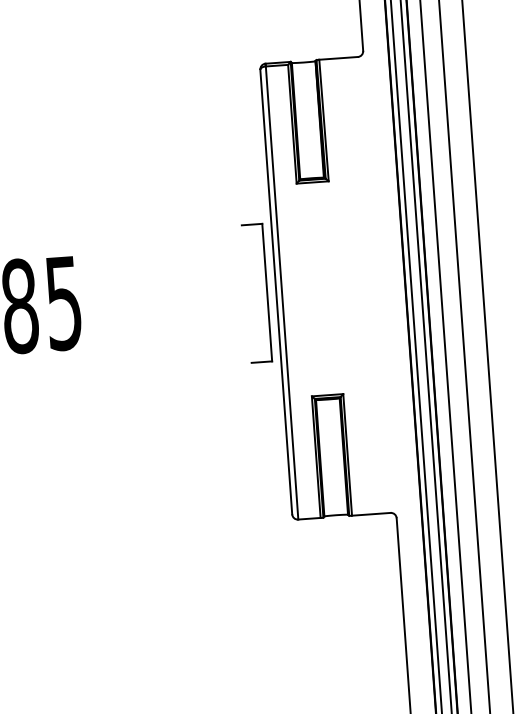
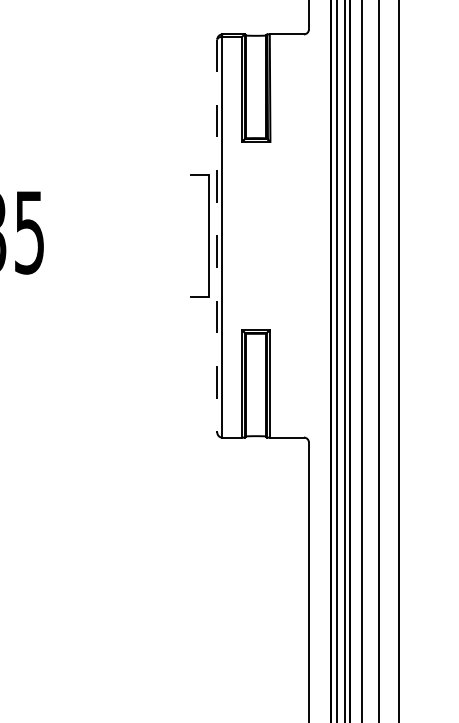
line: (276, 292) -> (217, 236), solid -> dashed

